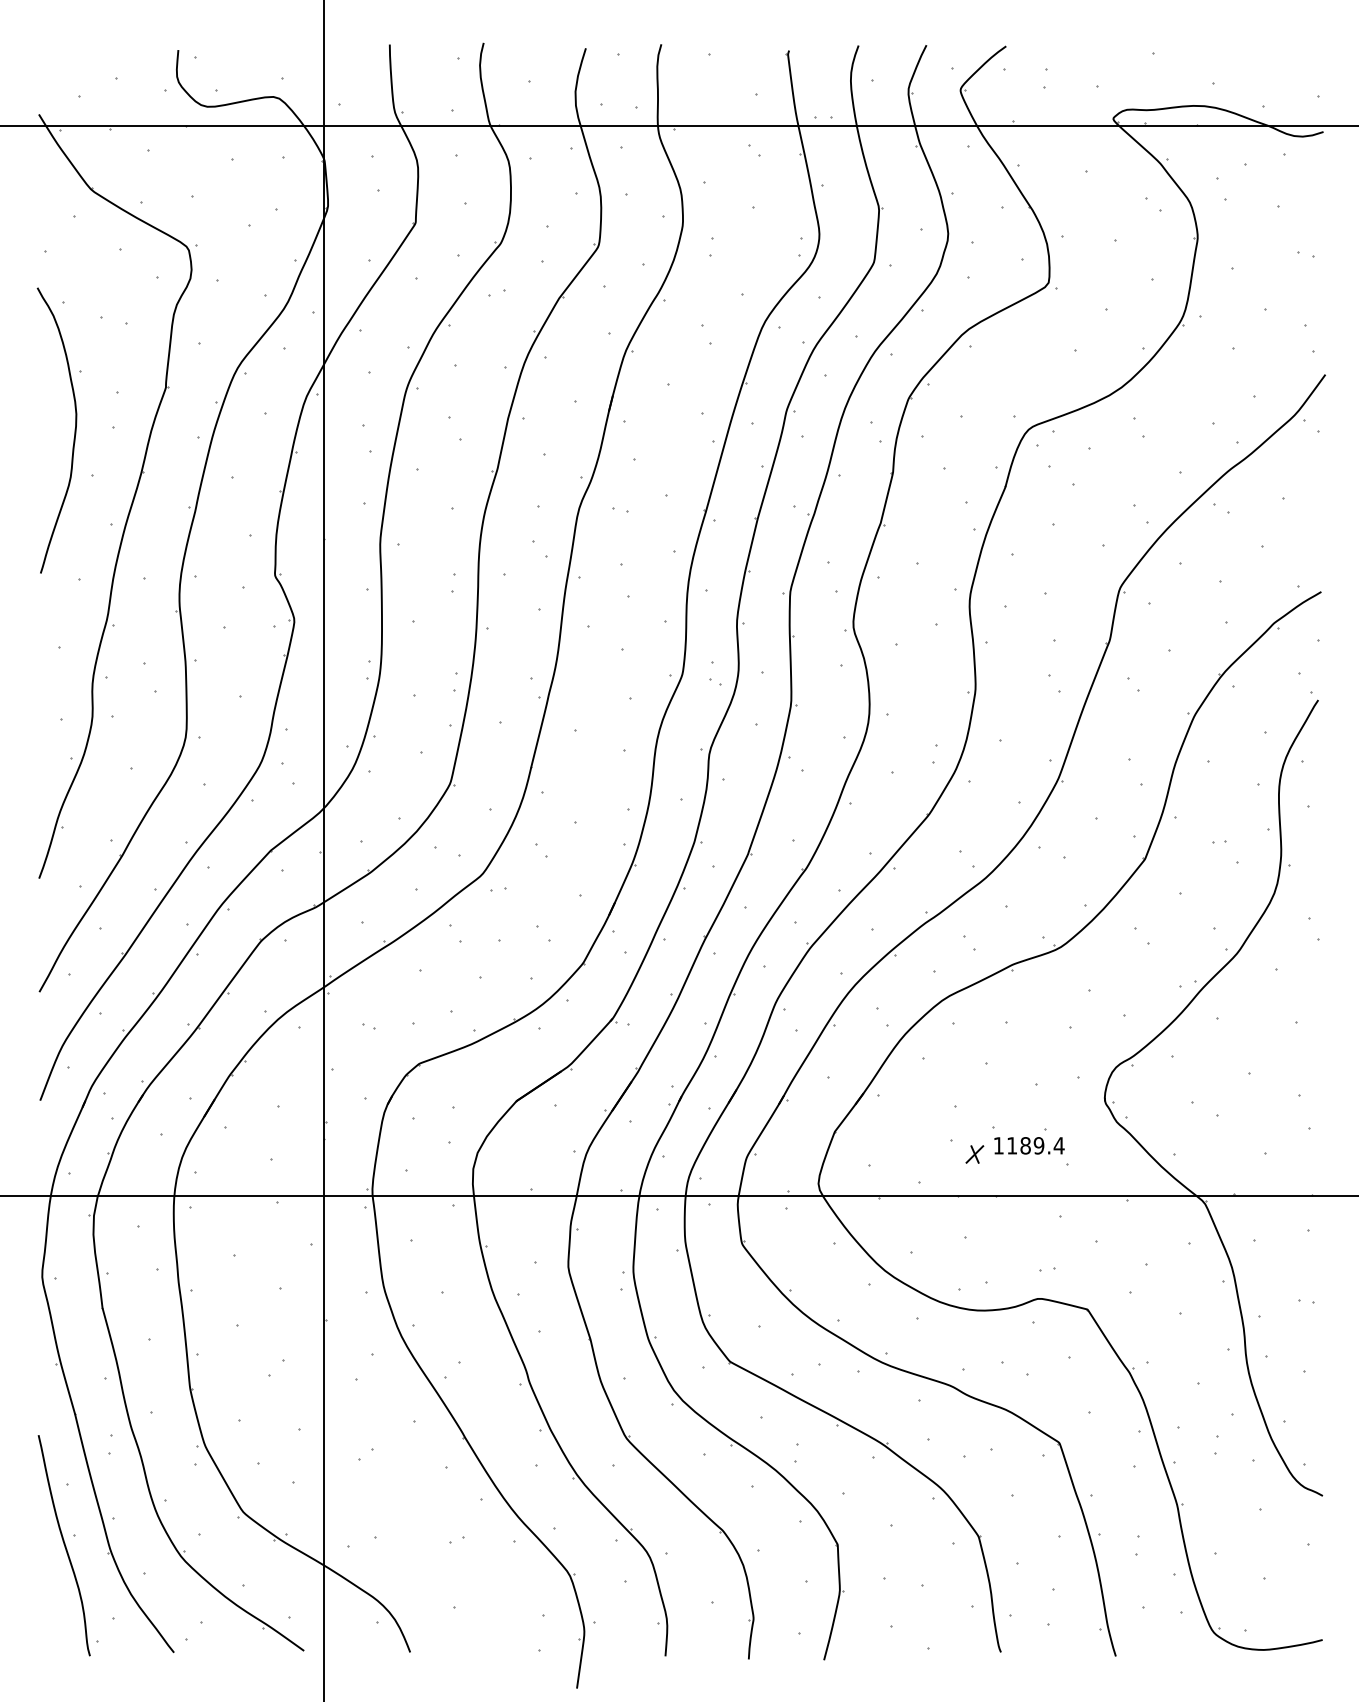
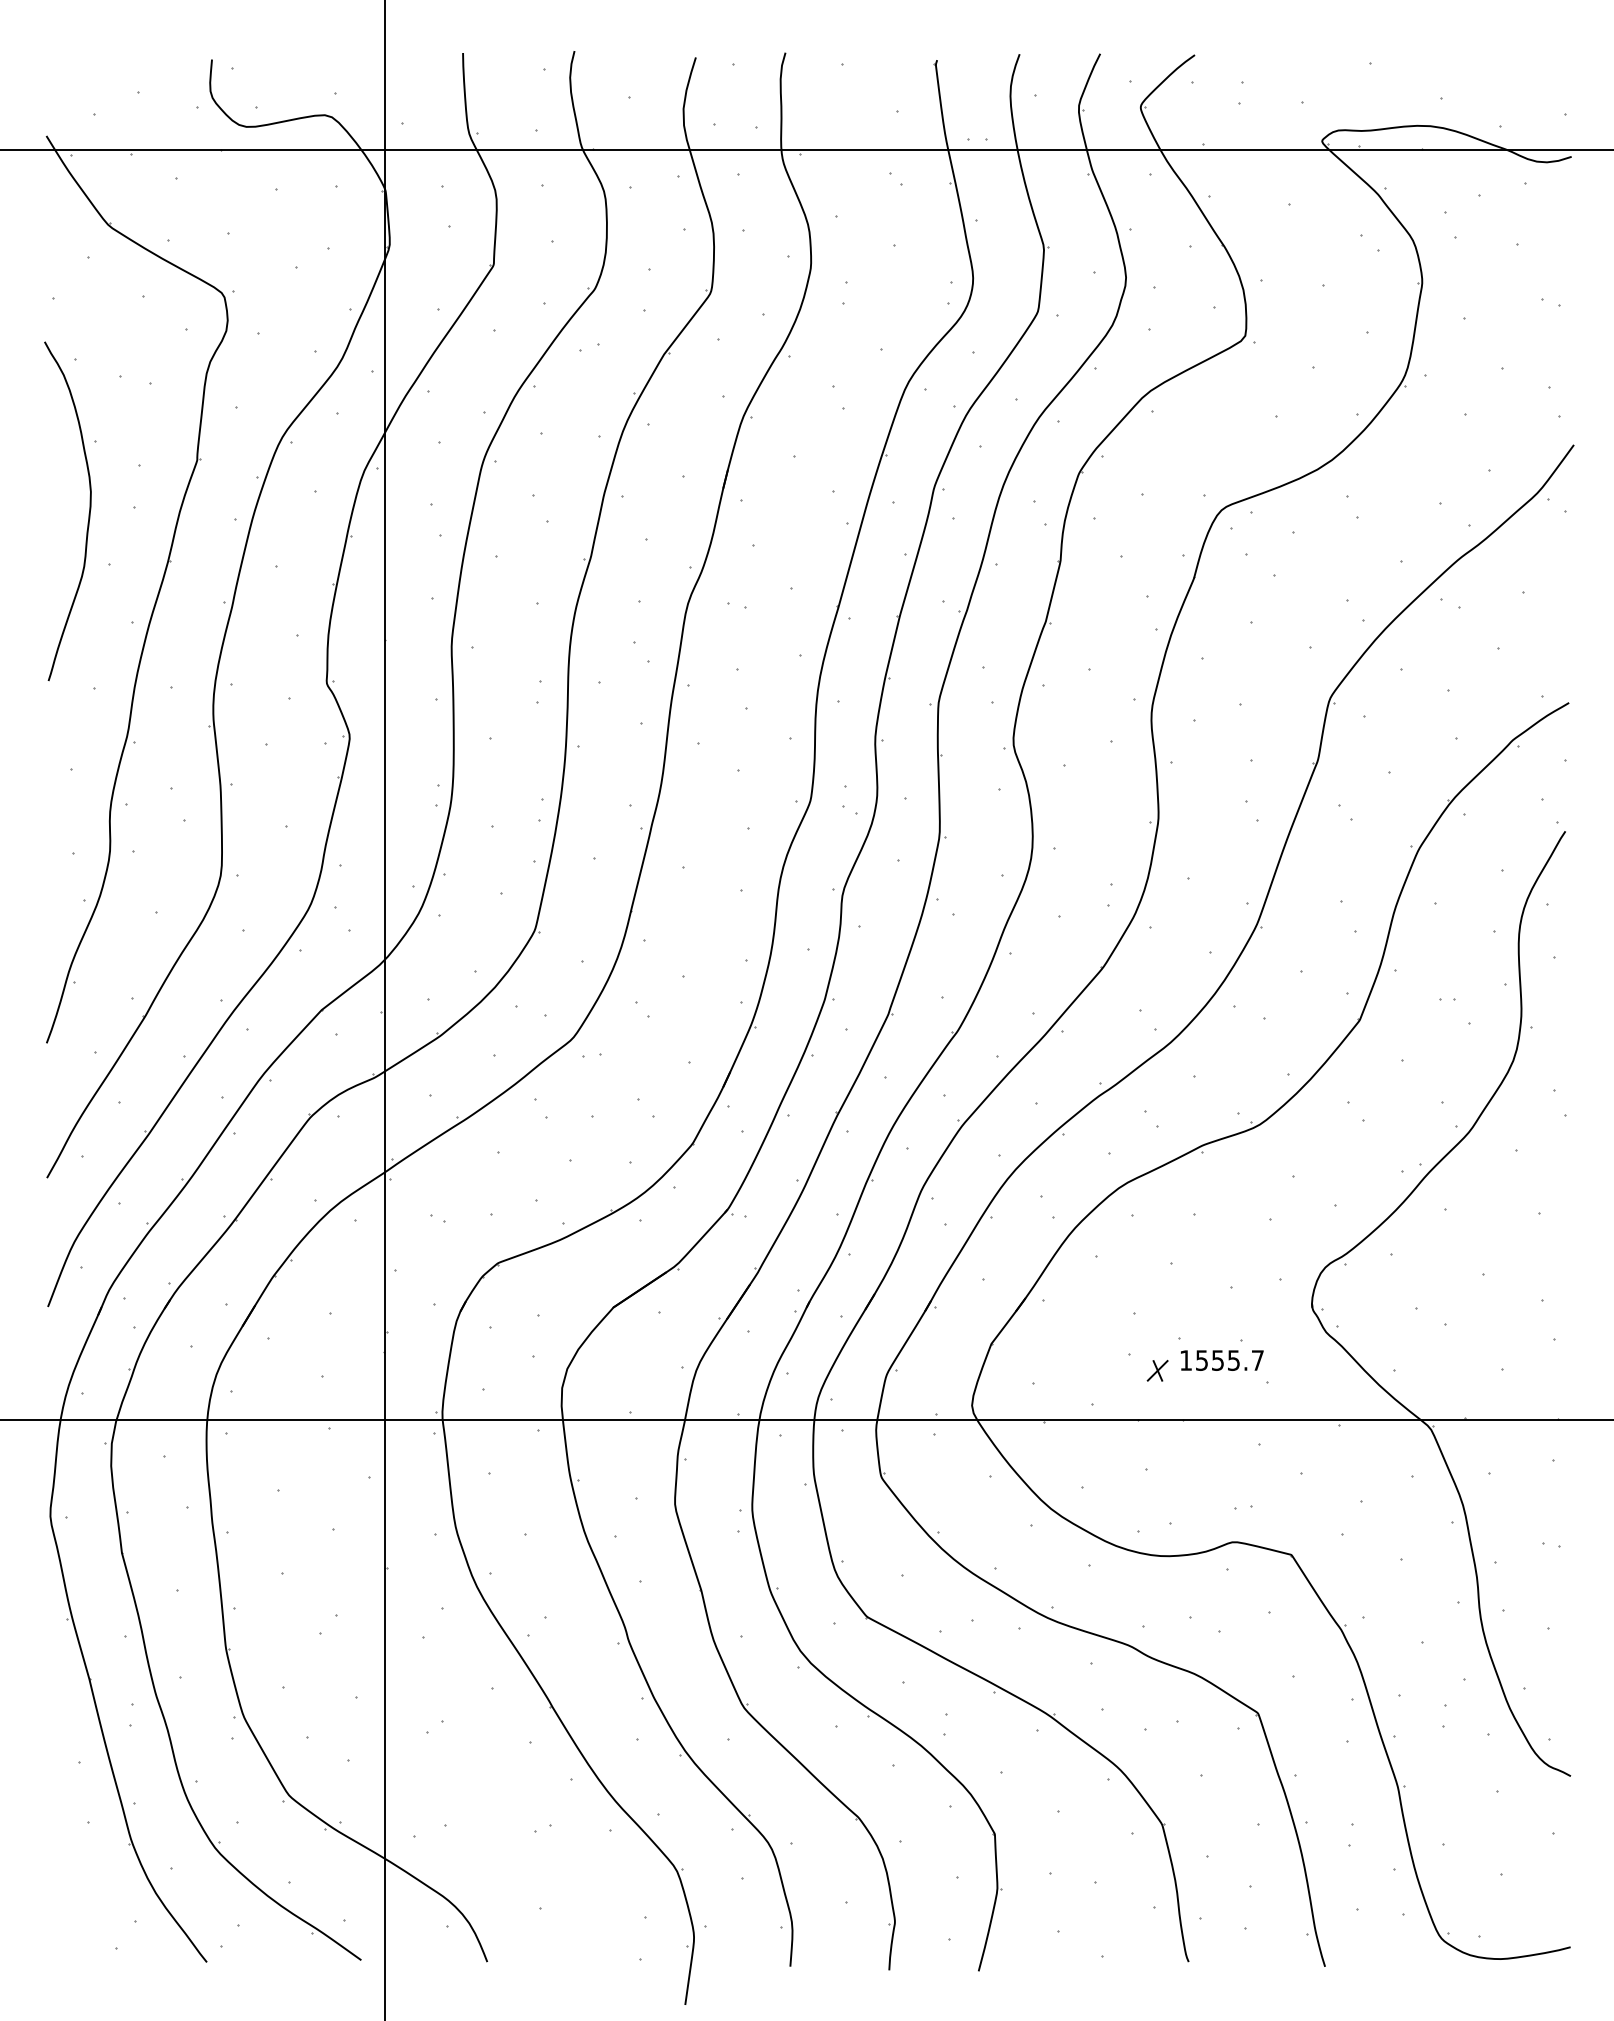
text: (1035, 1145) -> (1229, 1360), 1189.4 -> 1555.7
curve: (63, 1544) -> (75, 1833), removed

